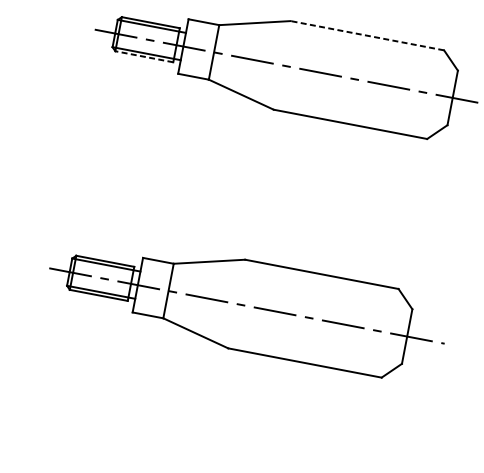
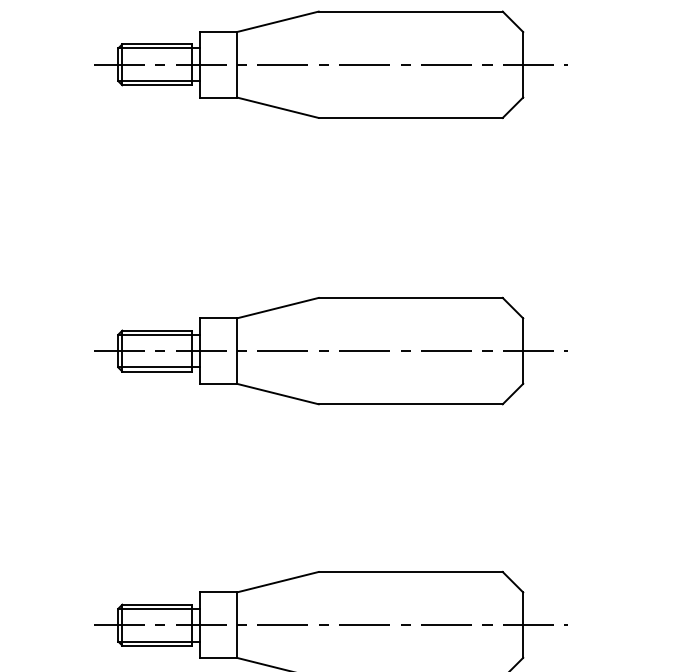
line: (367, 35) -> (410, 11), dashed -> solid
line: (144, 57) -> (157, 85), dashed -> solid

